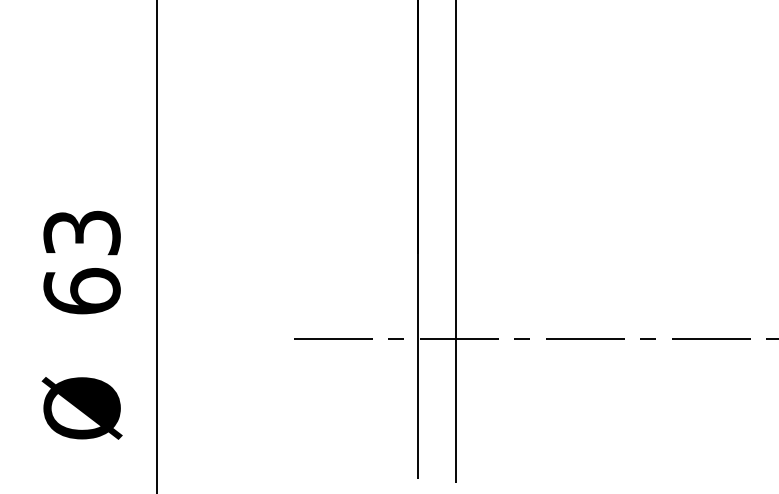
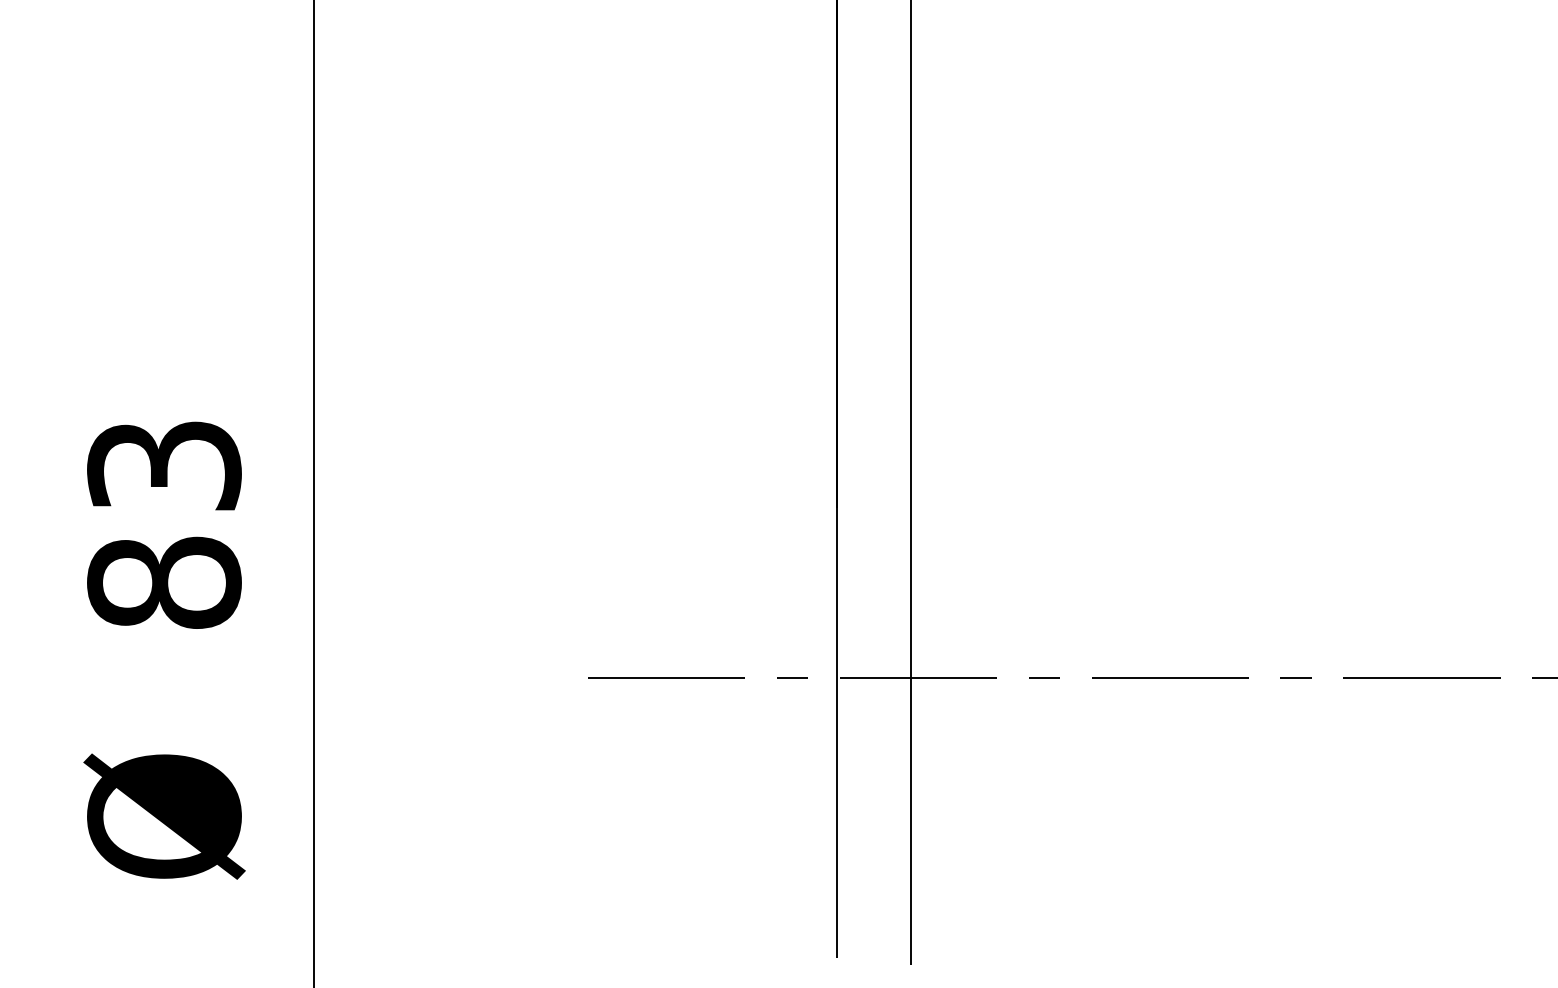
text: (81, 291) -> (163, 582), 63 -> 83

